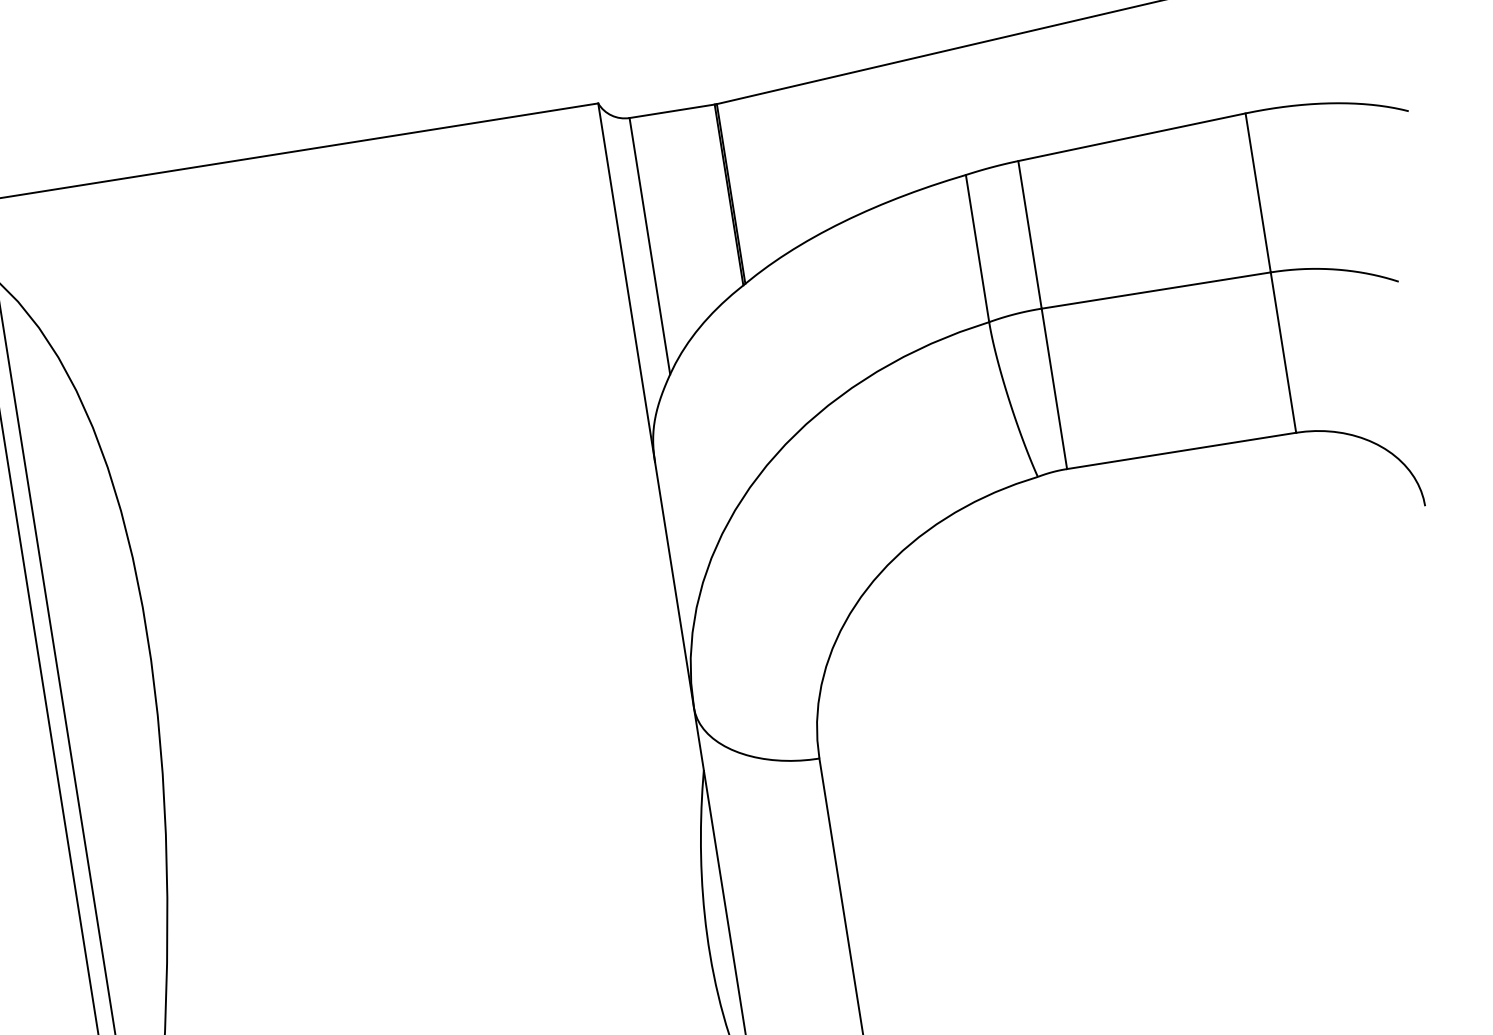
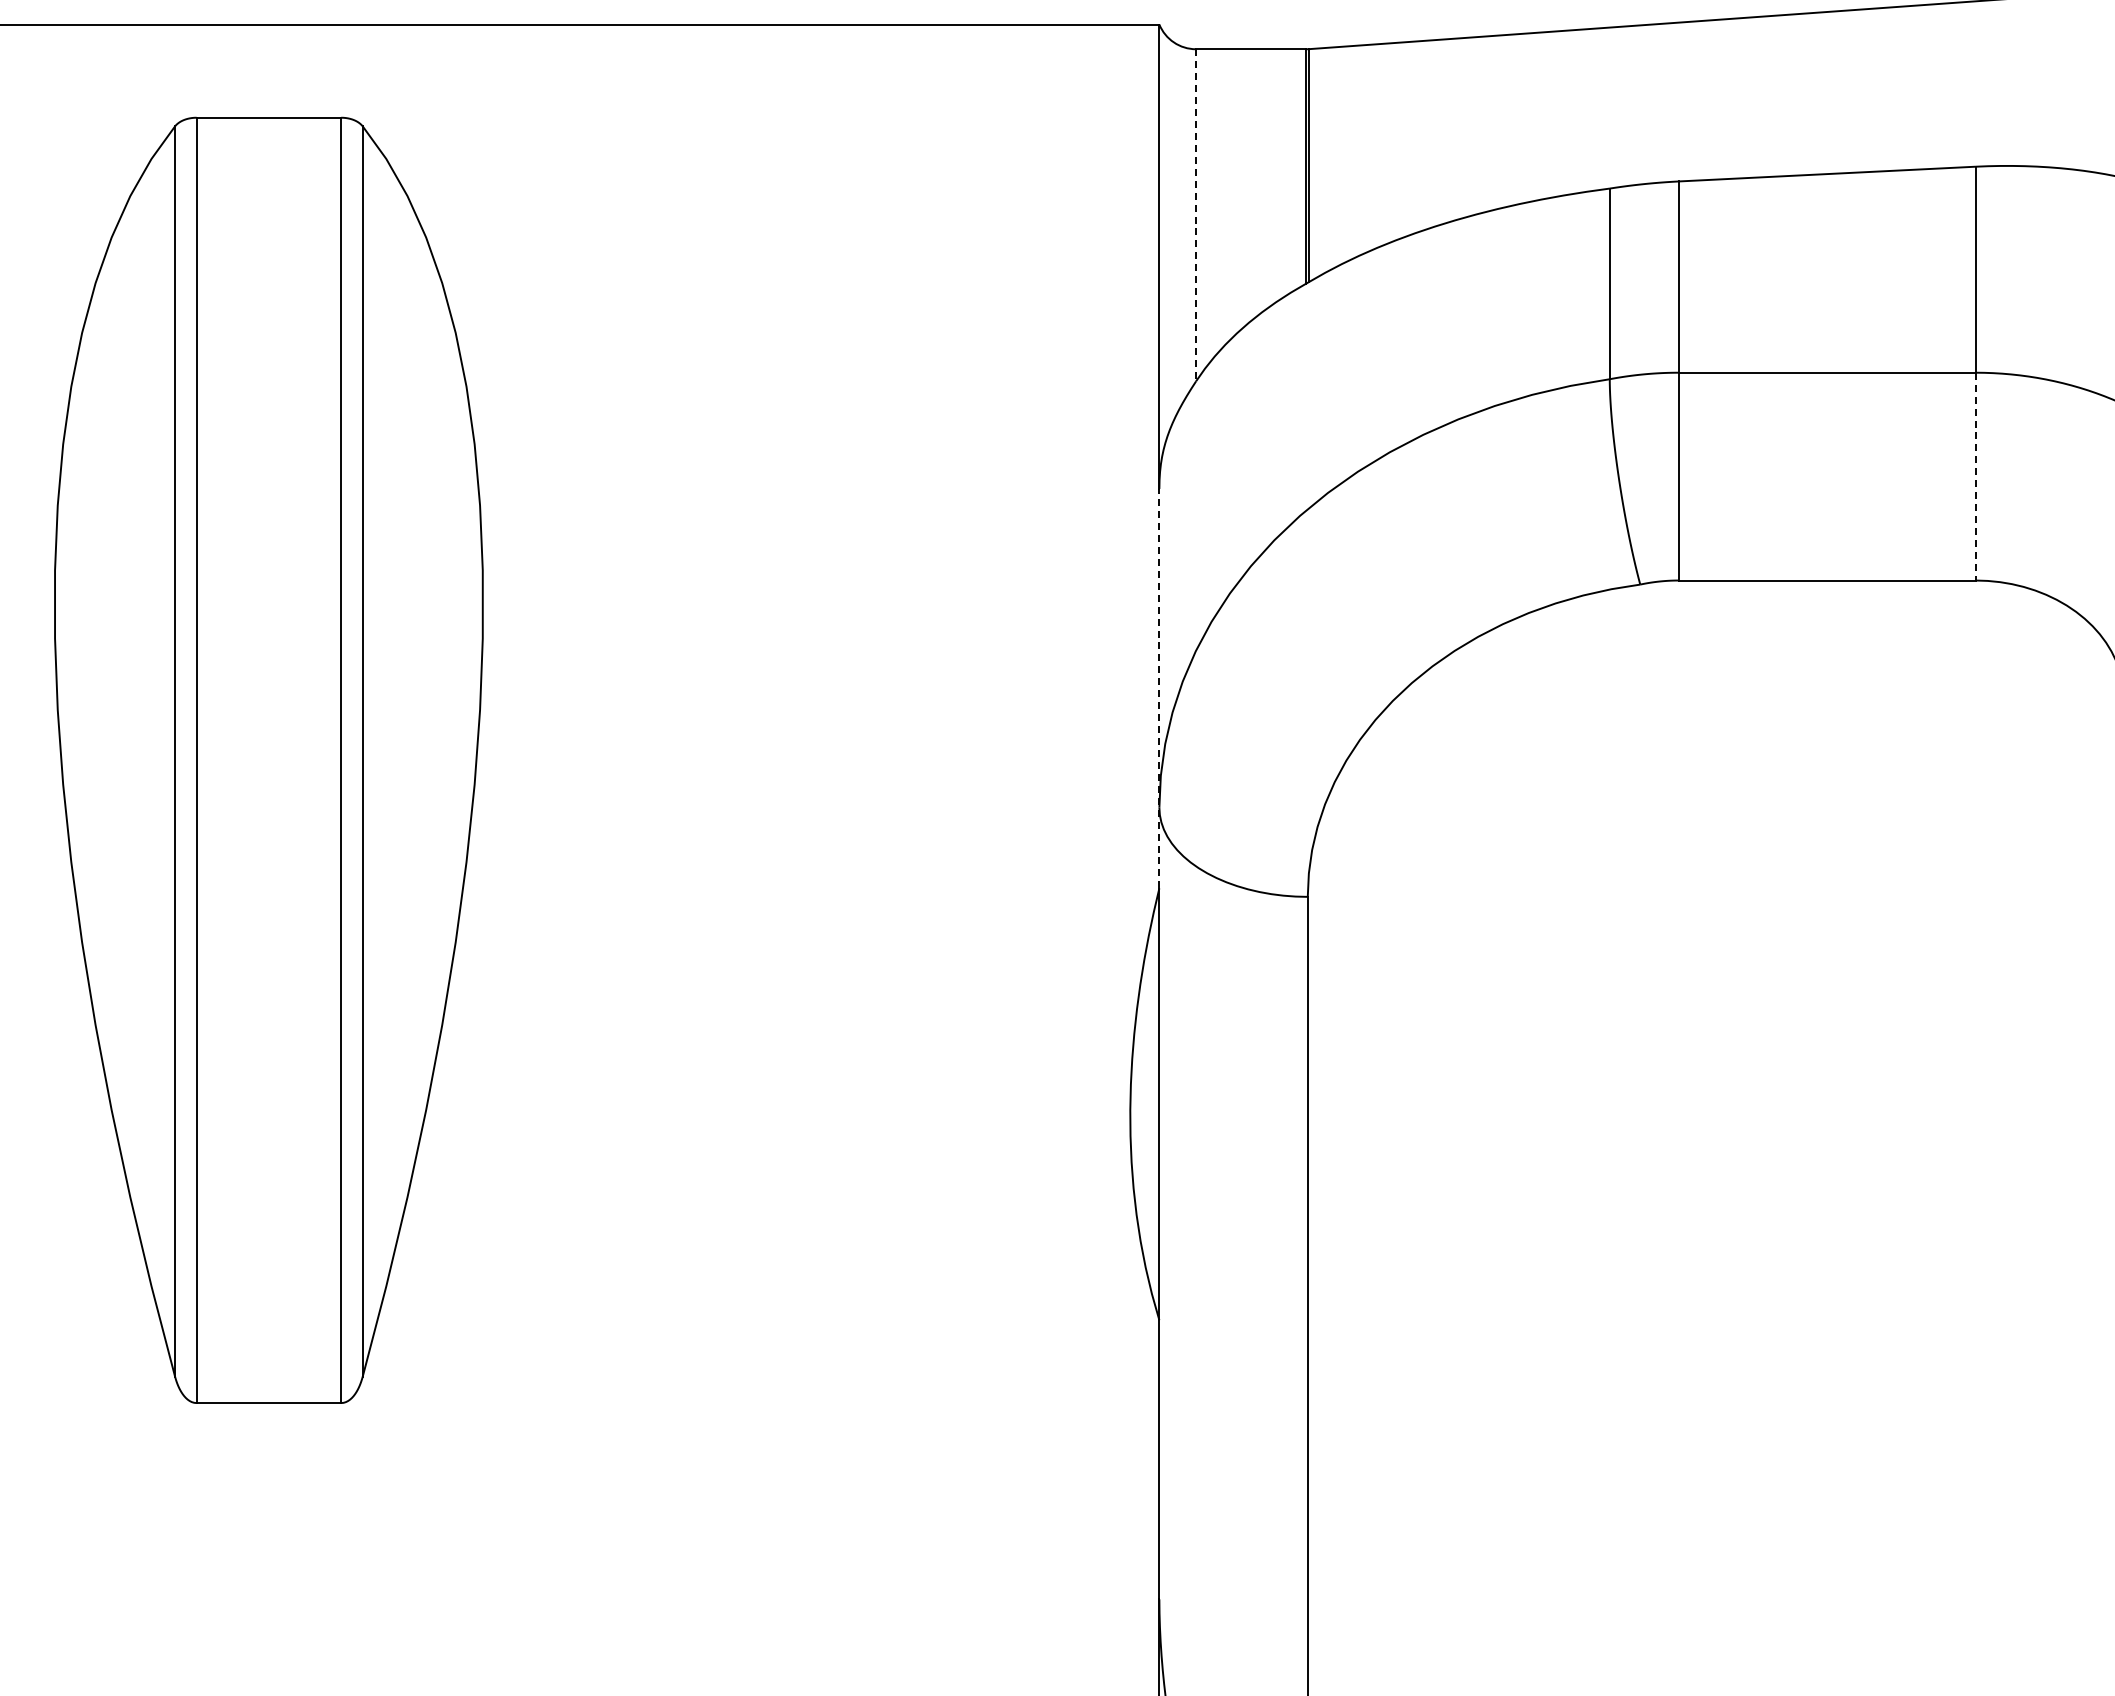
line: (650, 246) -> (1196, 215), solid -> dashed
line: (1283, 352) -> (1975, 476), solid -> dashed
line: (679, 615) -> (1159, 688), solid -> dashed

